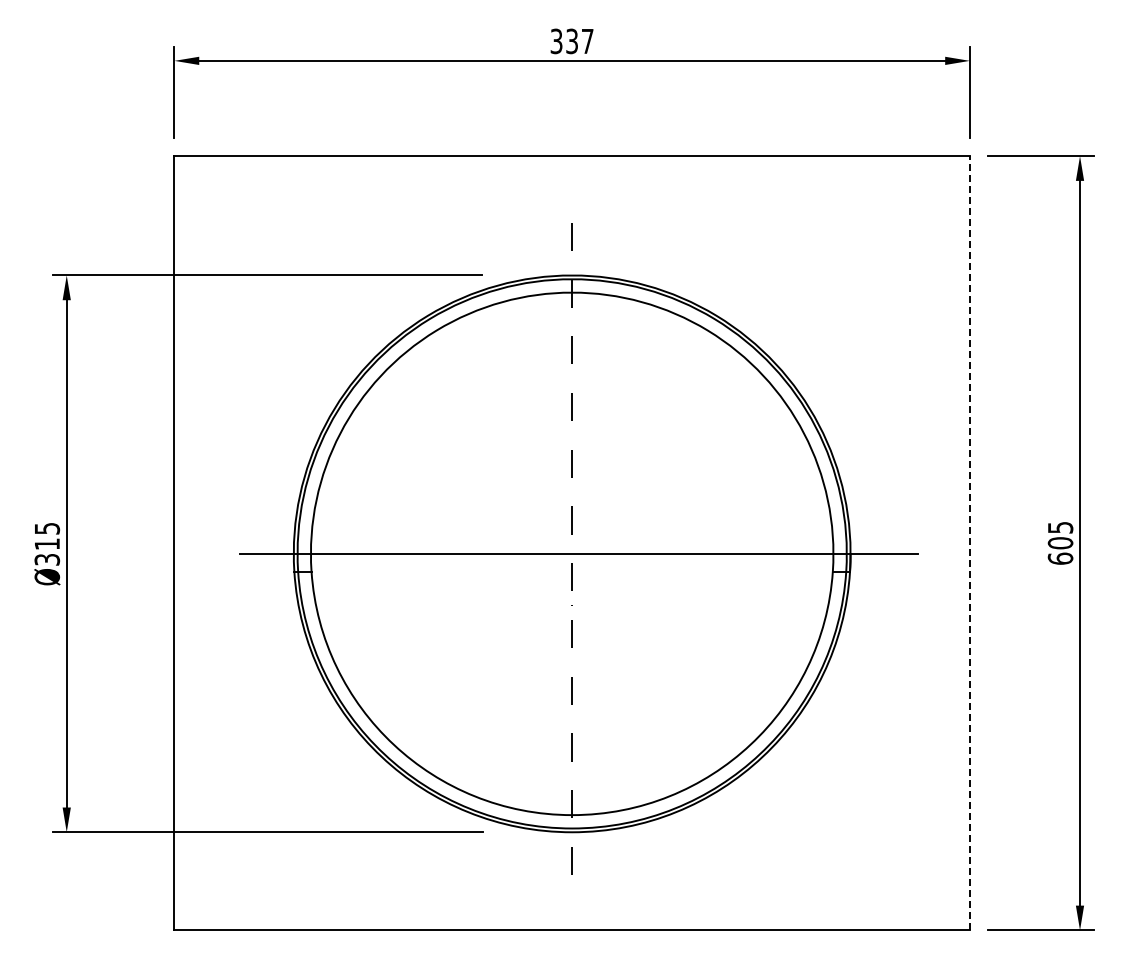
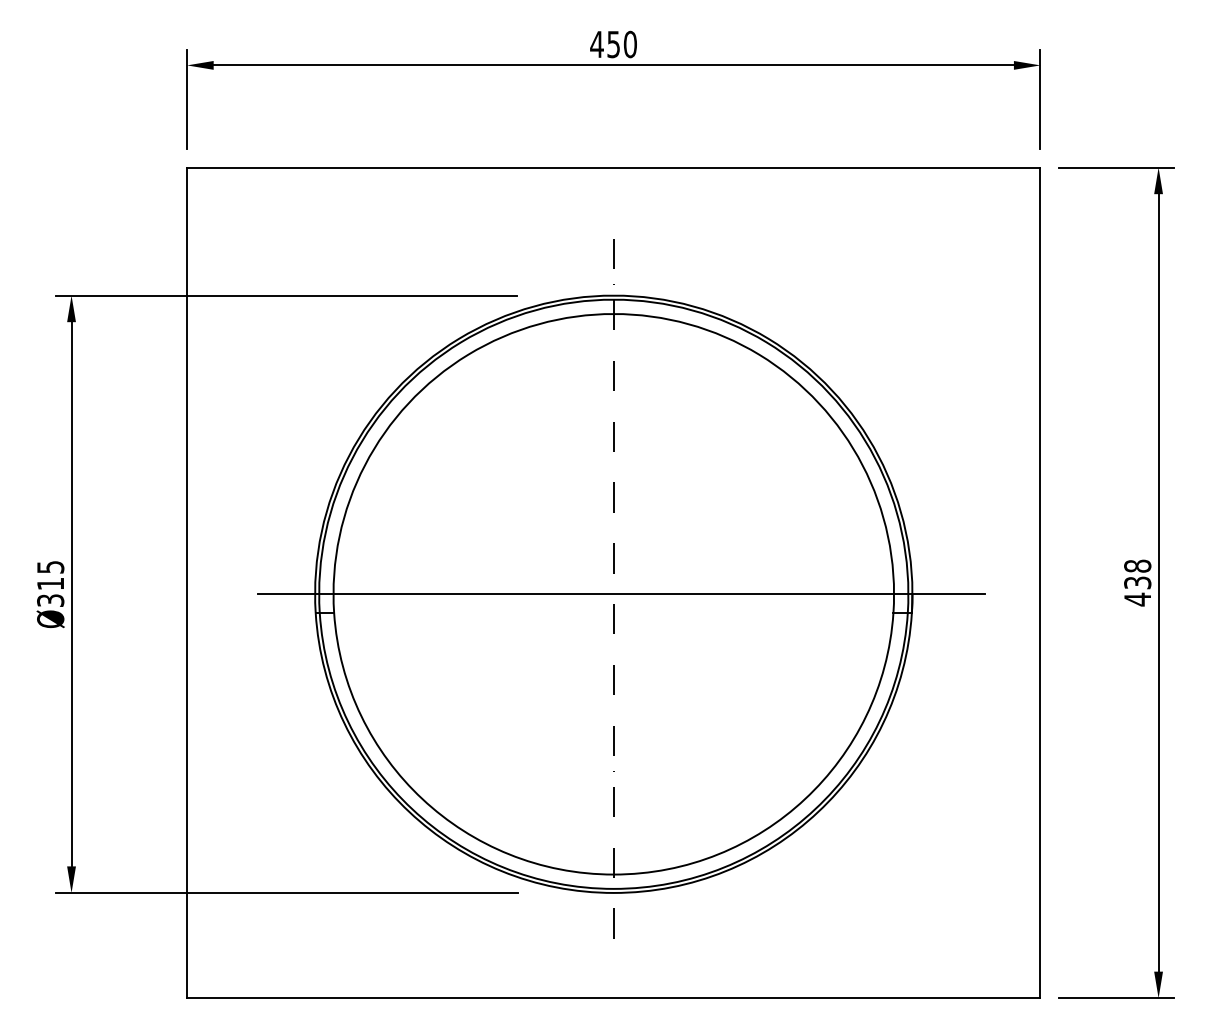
text: (571, 41) -> (613, 44), 337 -> 450
line: (969, 542) -> (1040, 582), dashed -> solid
text: (1060, 543) -> (1137, 583), 605 -> 438

